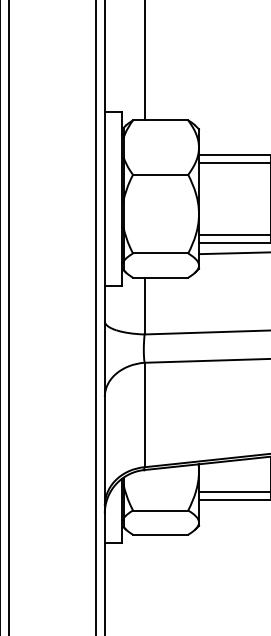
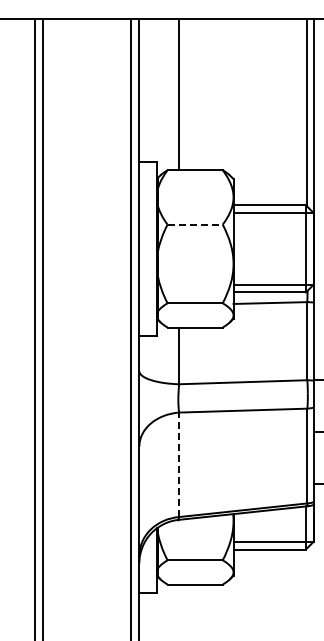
line: (160, 174) -> (195, 224), solid -> dashed
line: (144, 414) -> (179, 464), solid -> dashed

